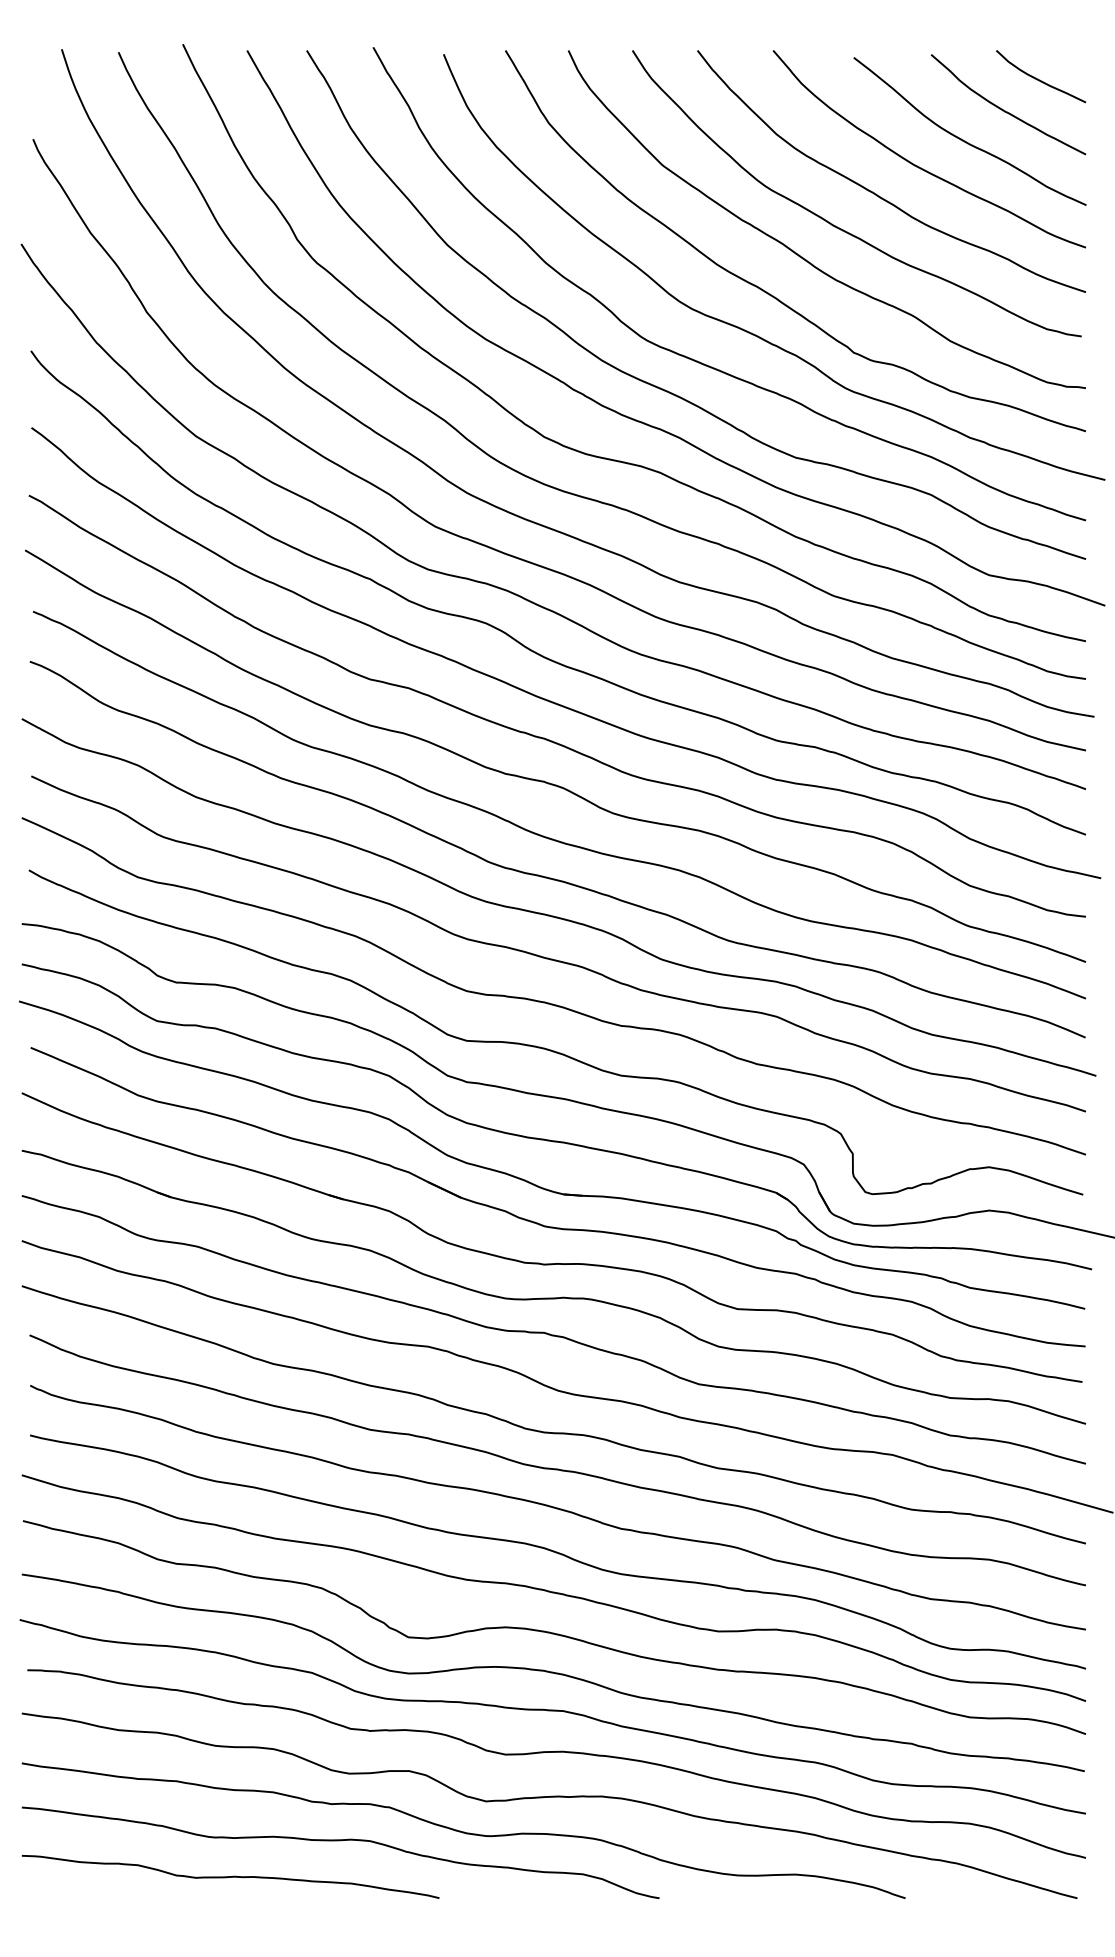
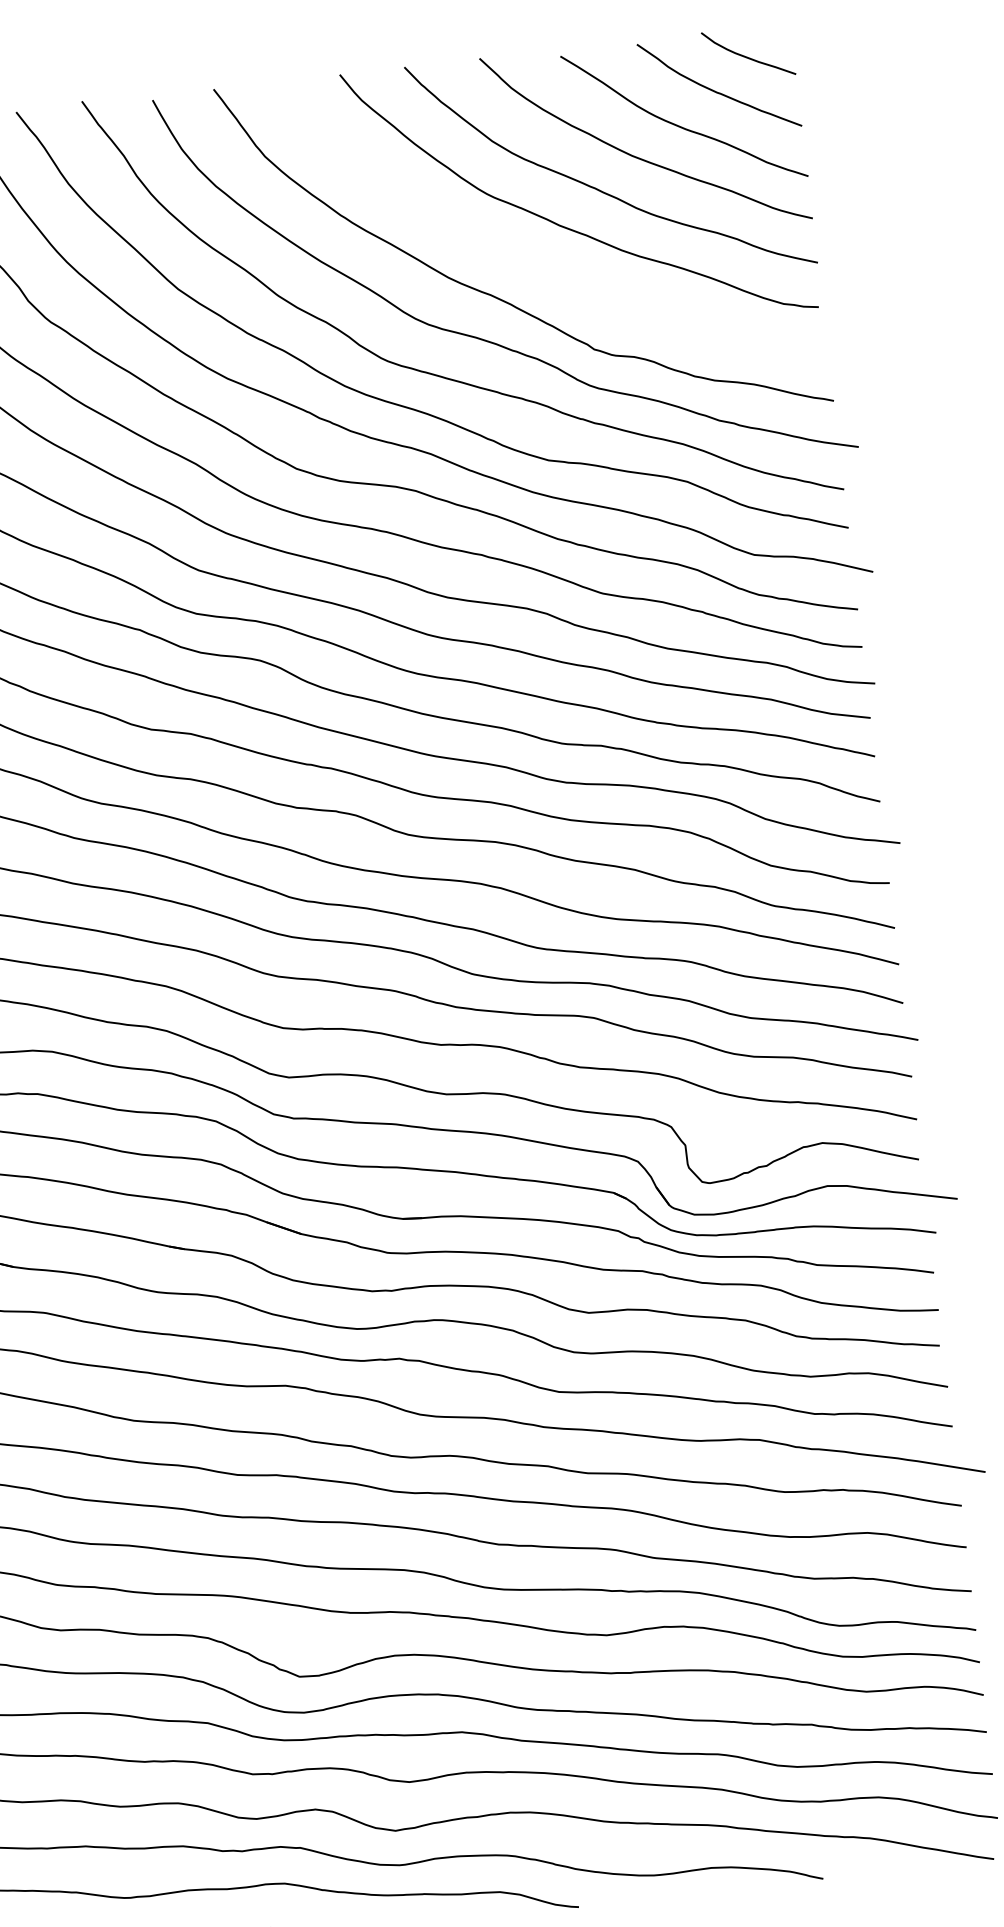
curve: (802, 256) -> (532, 259), removed

